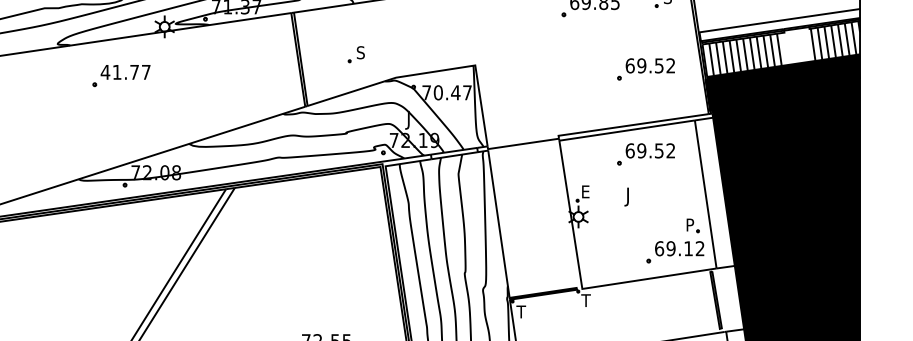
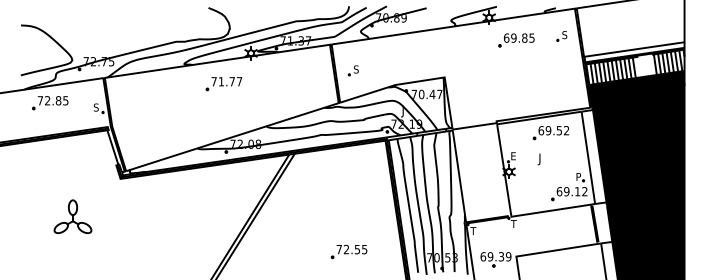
part: (354, 54) -> (352, 70), moved
part: (645, 70) -> (550, 80), removed
text: (106, 71) -> (214, 81), 41.77 -> 71.77

